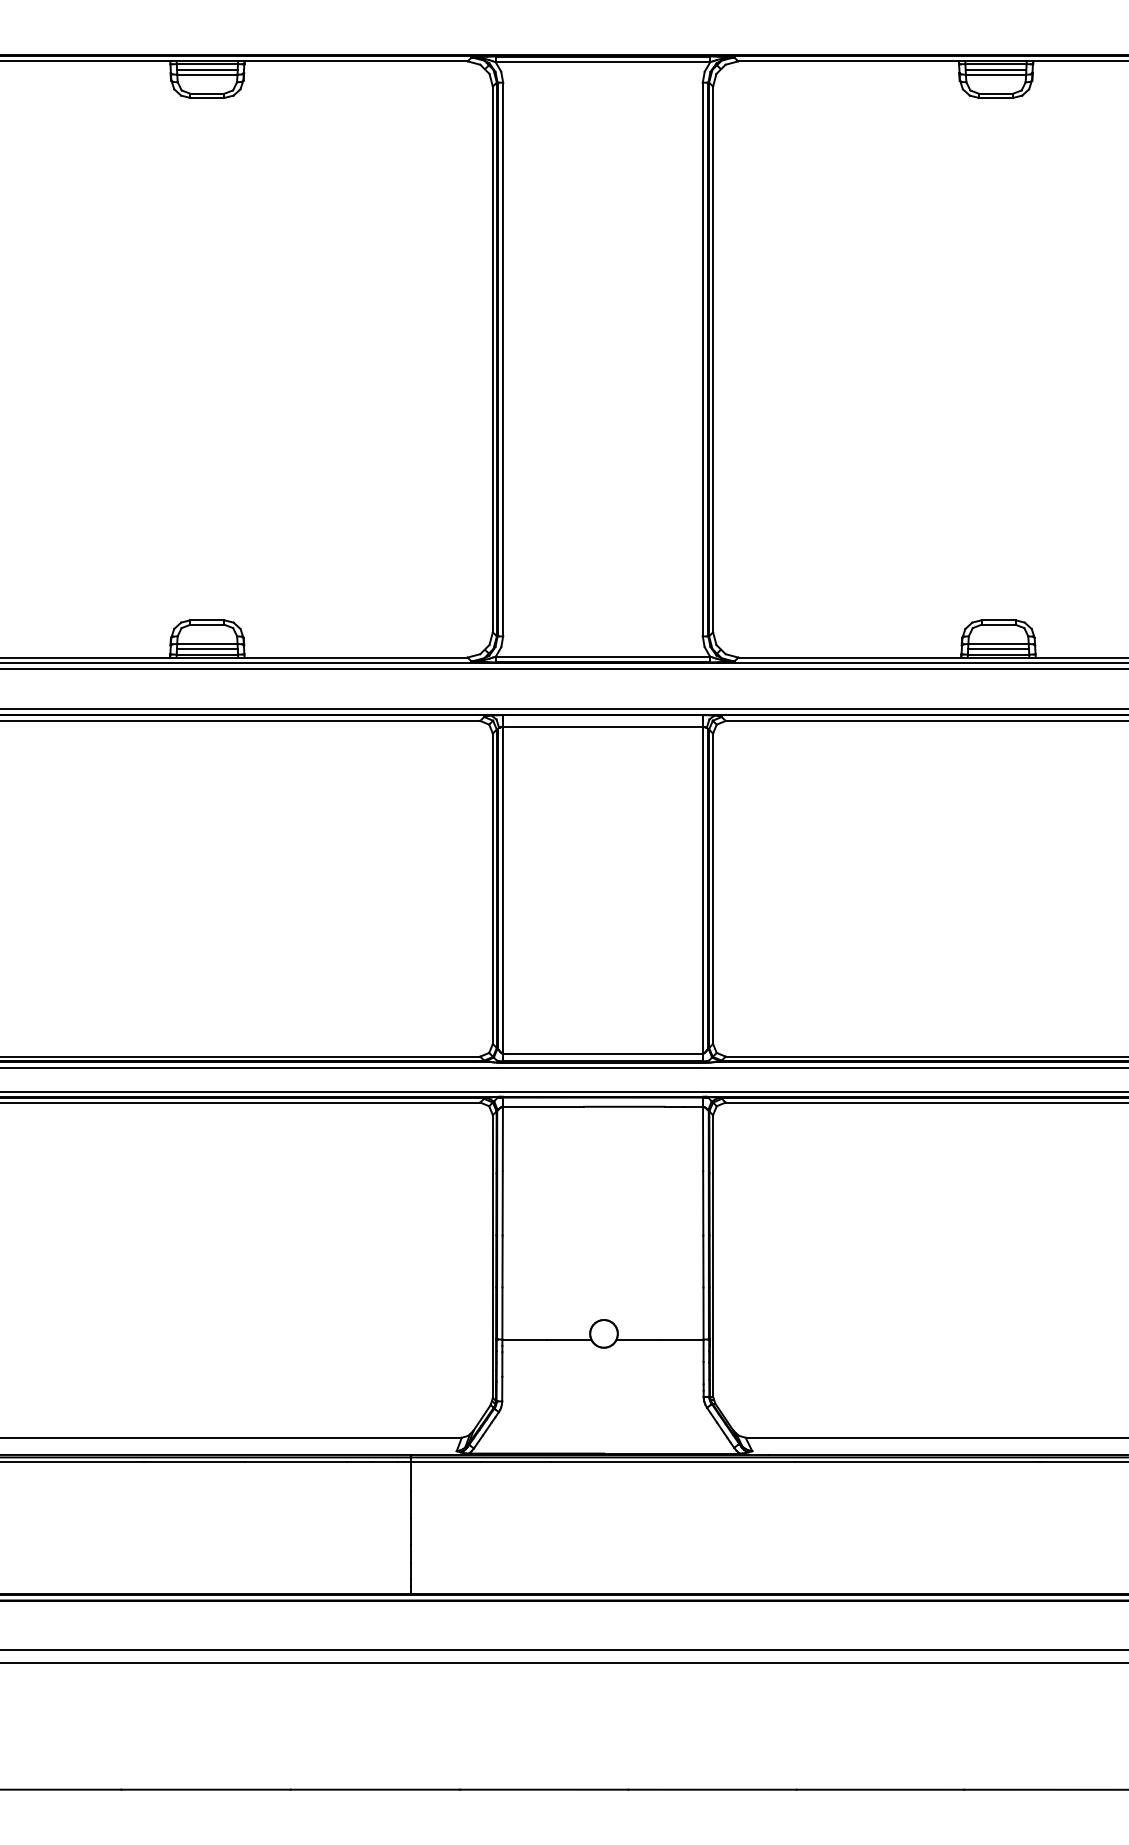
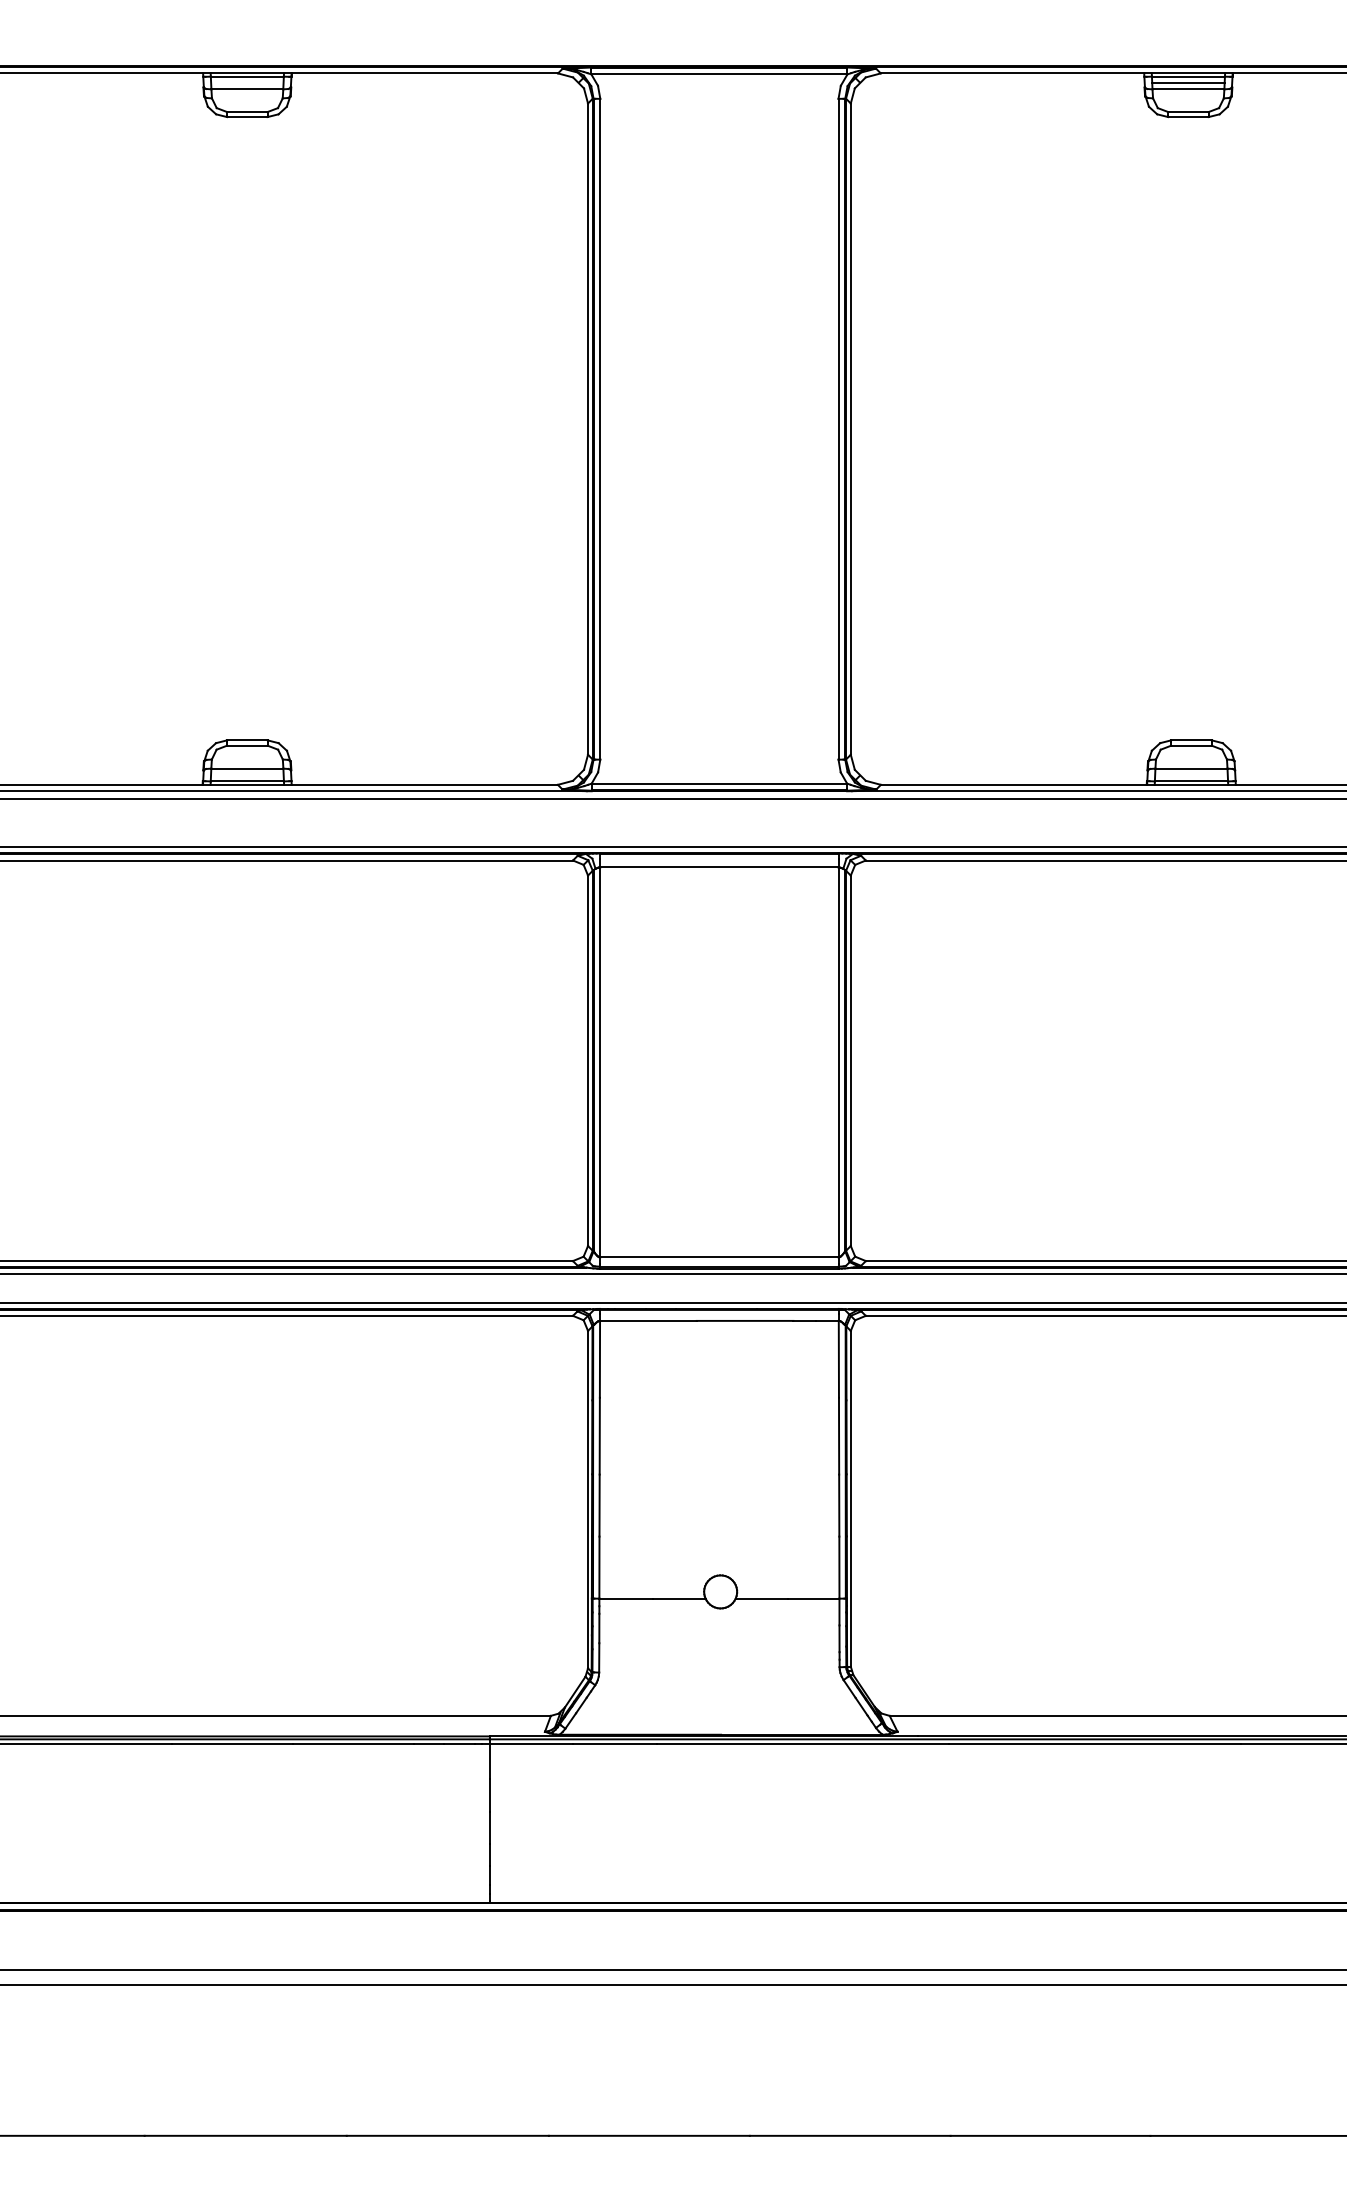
line: (207, 69) -> (247, 83), removed
line: (207, 648) -> (247, 774), removed
line: (998, 648) -> (1191, 774), removed

